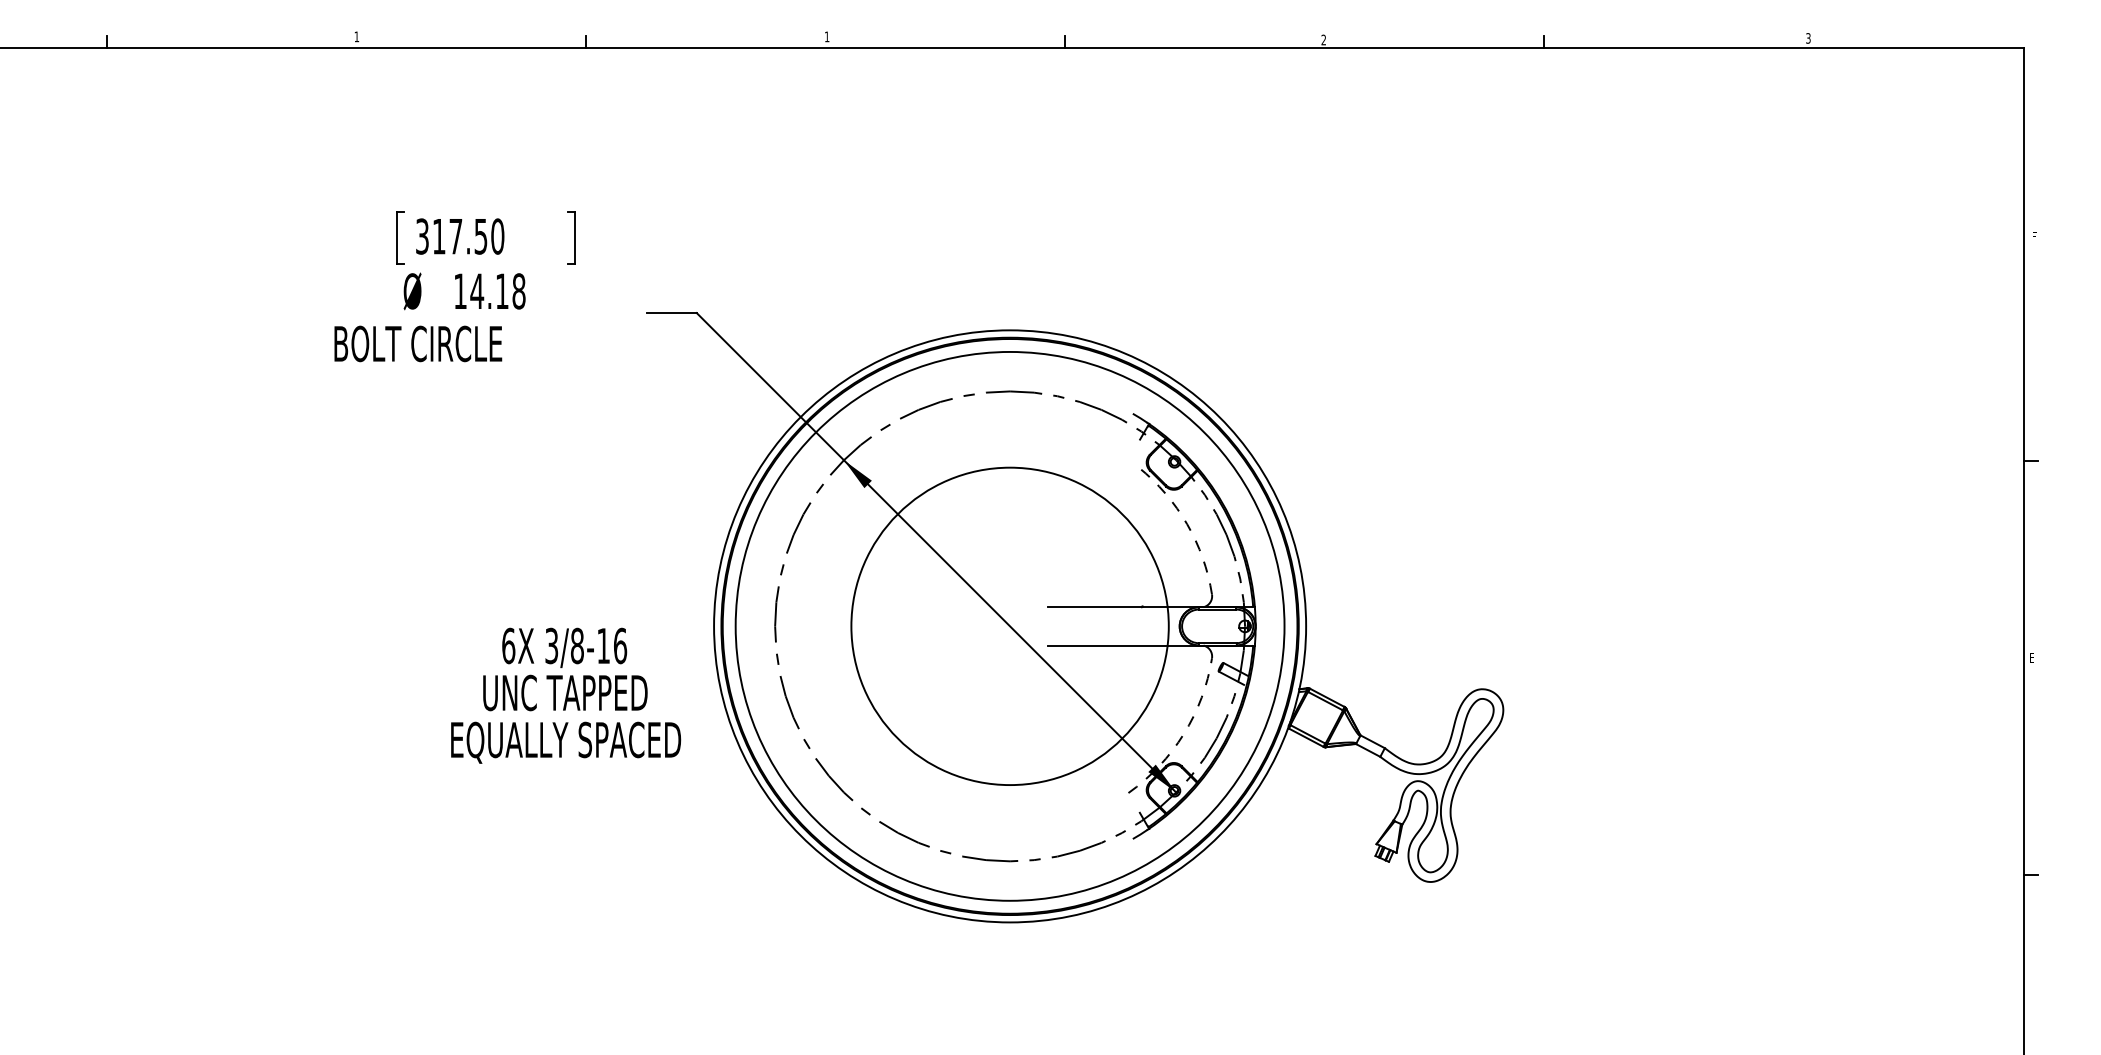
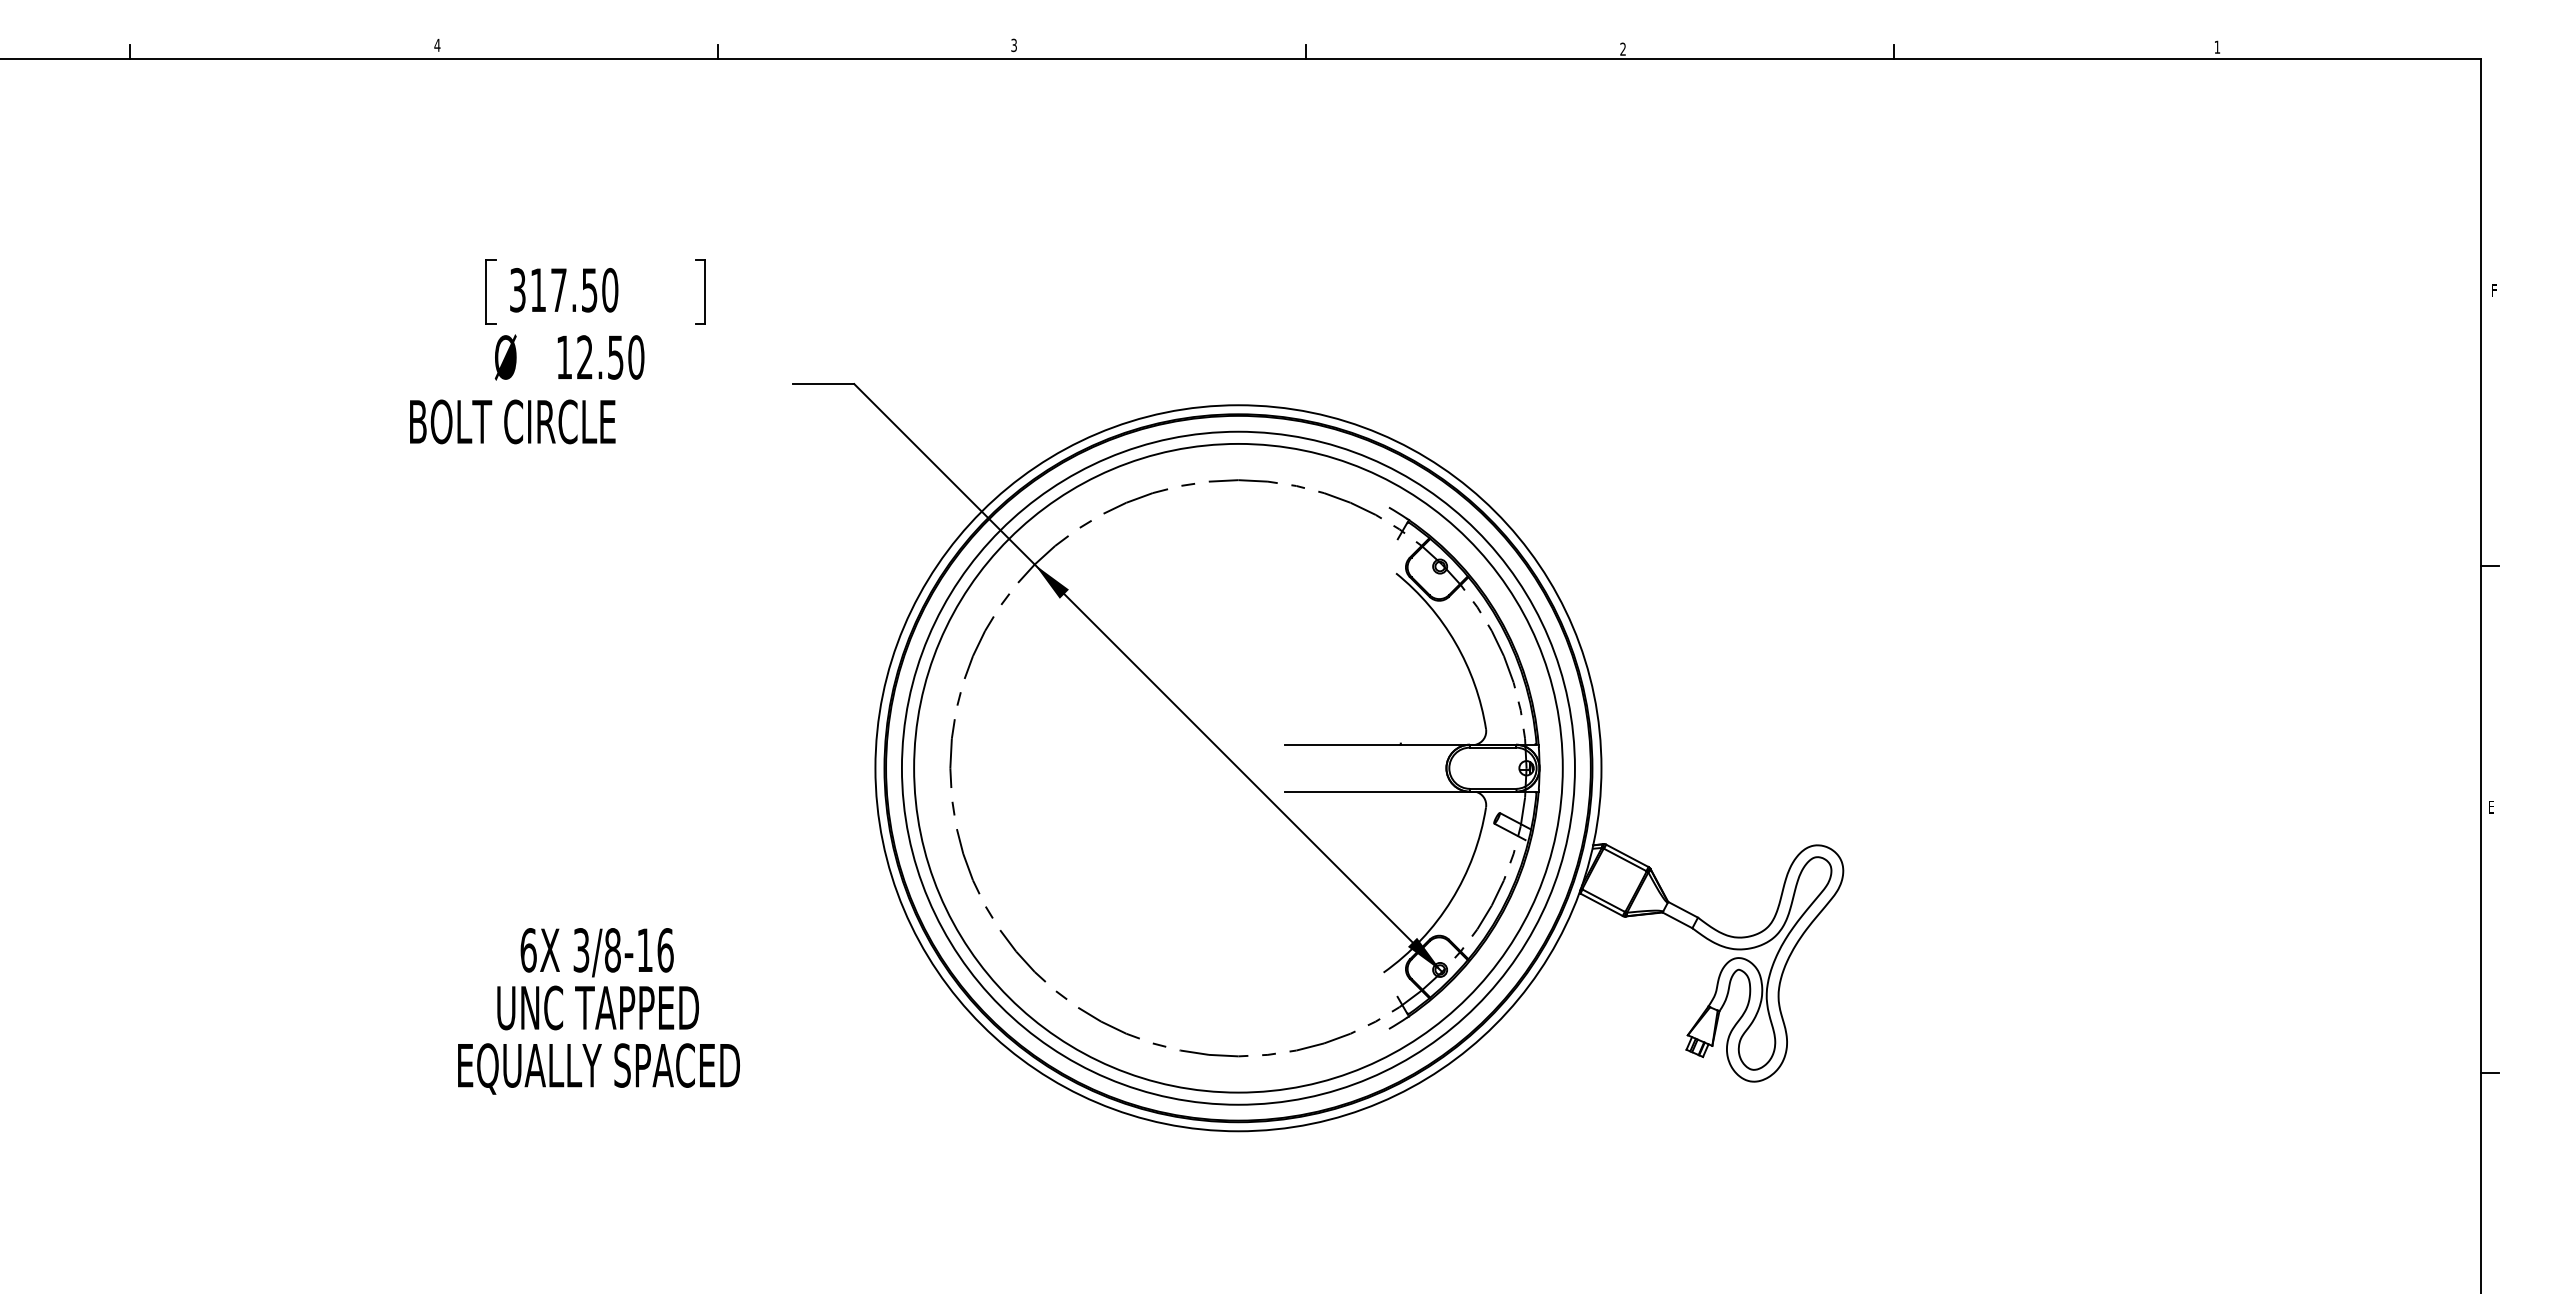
text: (356, 36) -> (437, 45), 1 -> 4
text: (826, 36) -> (1013, 45), 1 -> 3
text: (1808, 37) -> (2217, 46), 3 -> 1
text: (497, 291) -> (610, 357), 14.18 -> 12.50
arc: (1187, 523) -> (1455, 642), dashed -> solid
circle: (1010, 625) -> (1238, 767), size x1.67
text: (565, 695) -> (598, 1011), moved
arc: (1183, 734) -> (1451, 900), dashed -> solid

